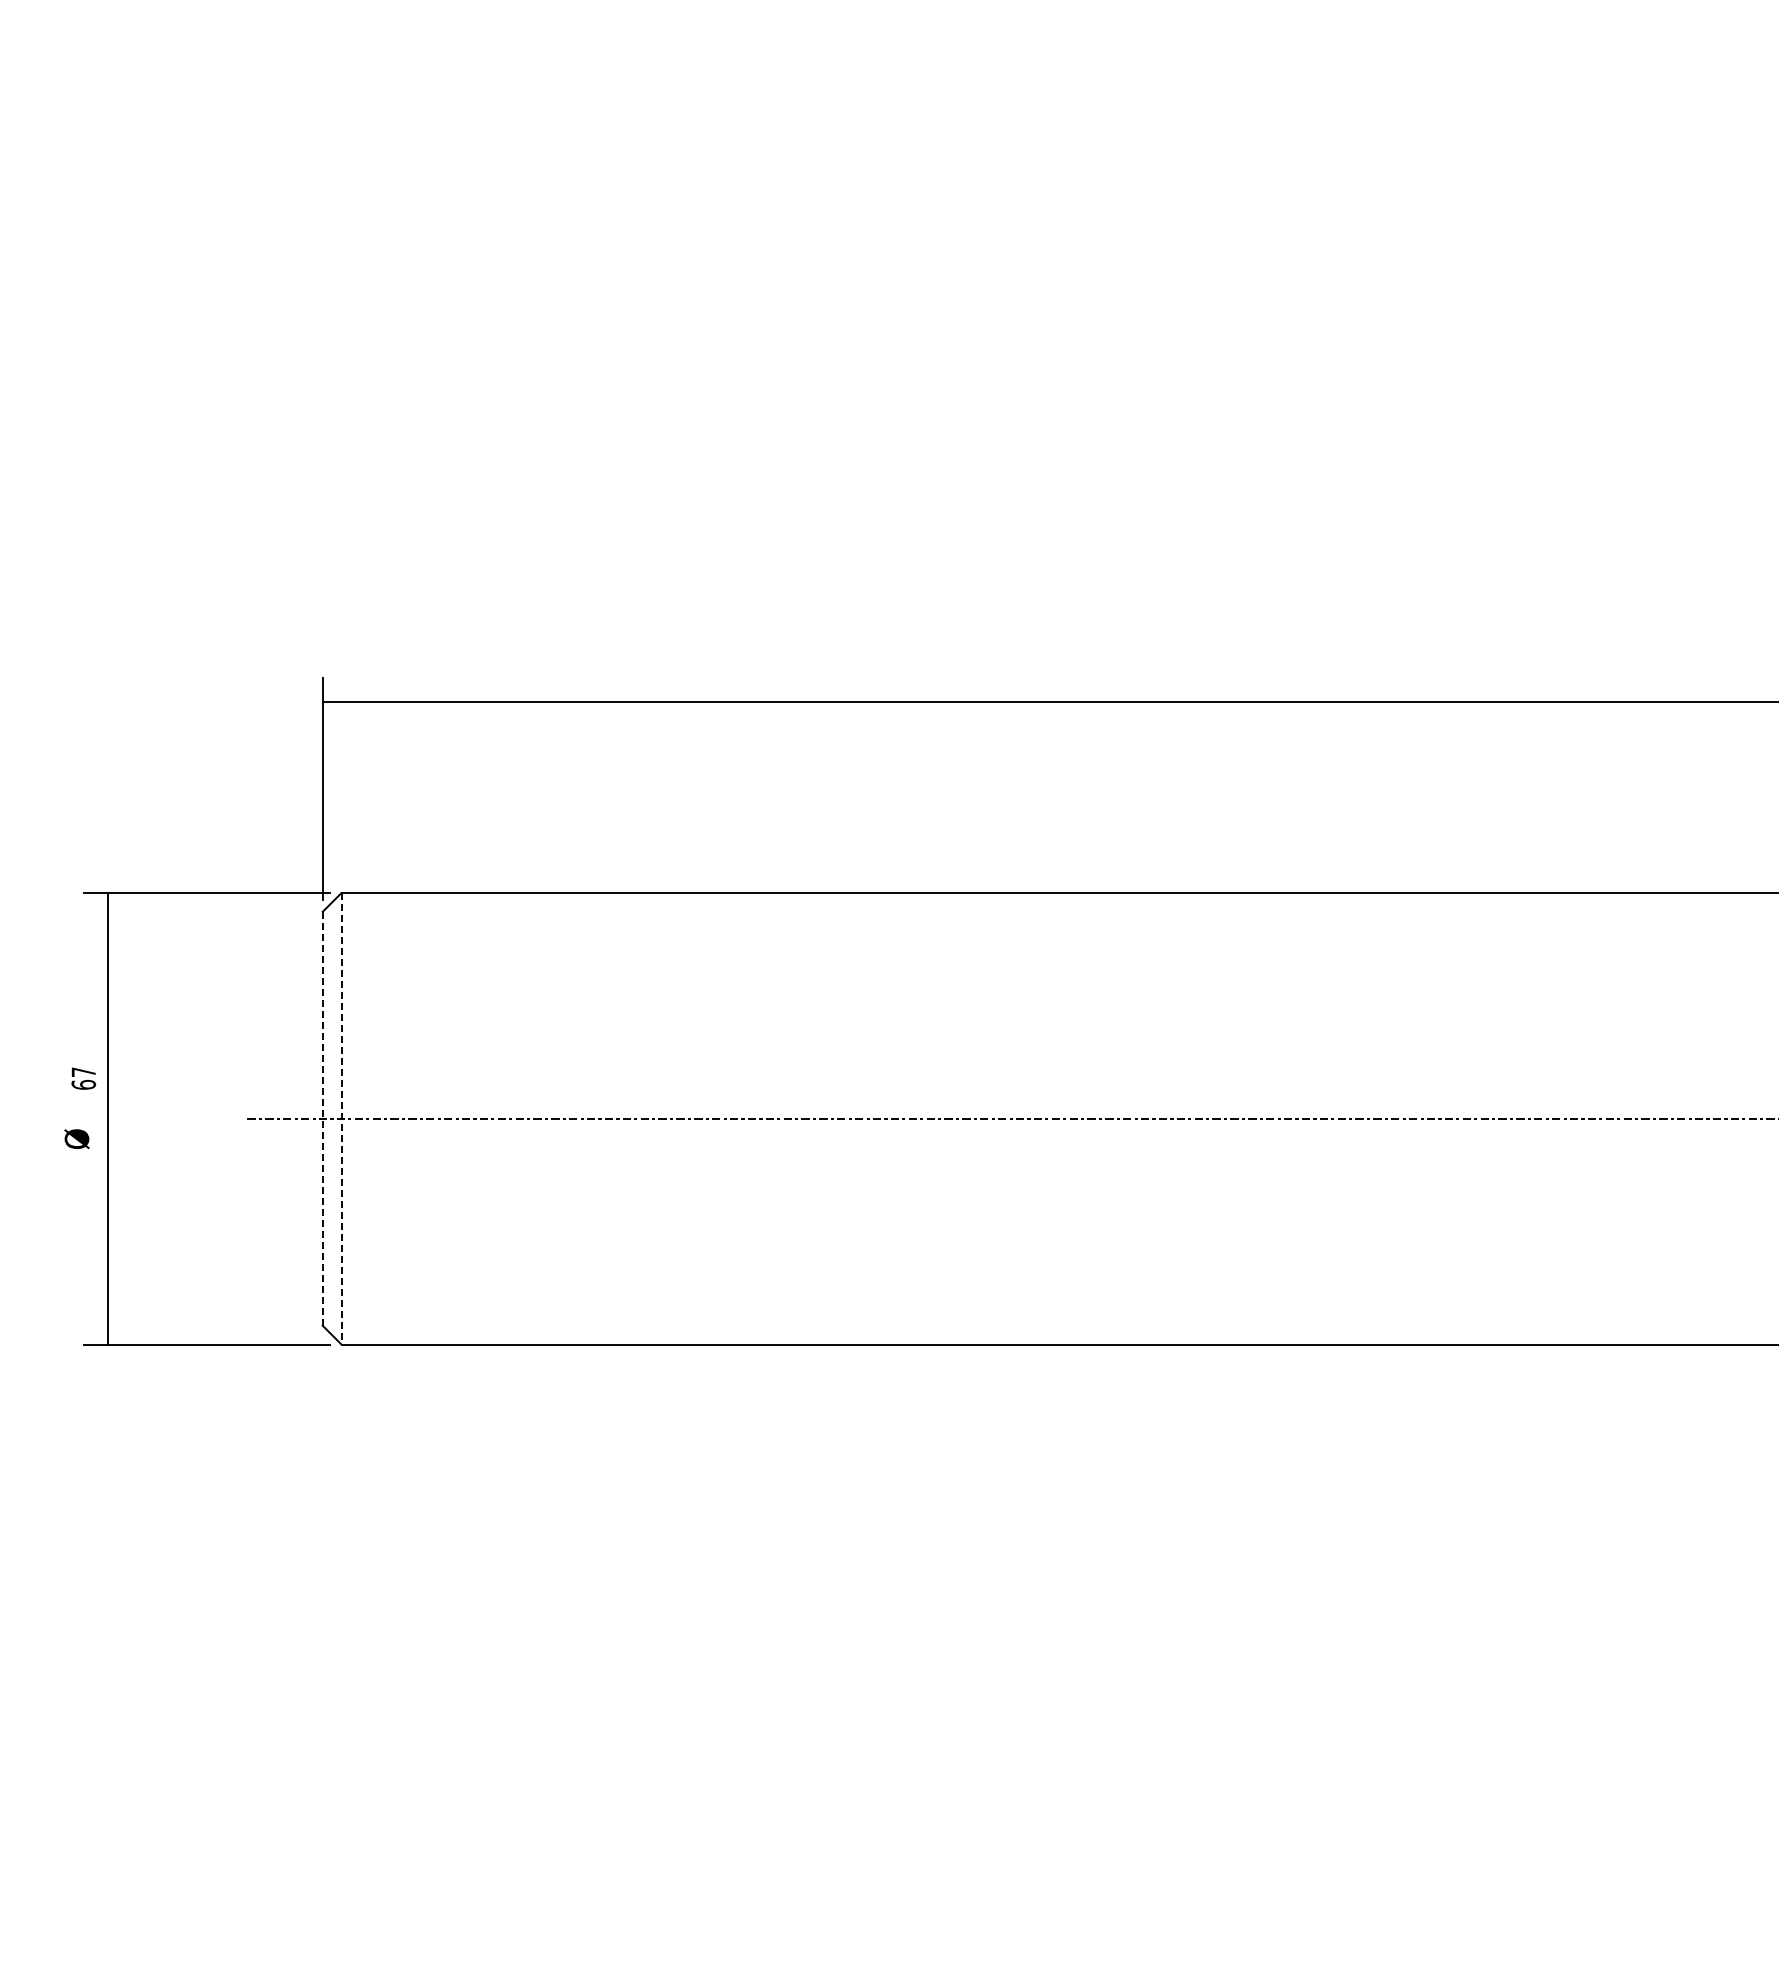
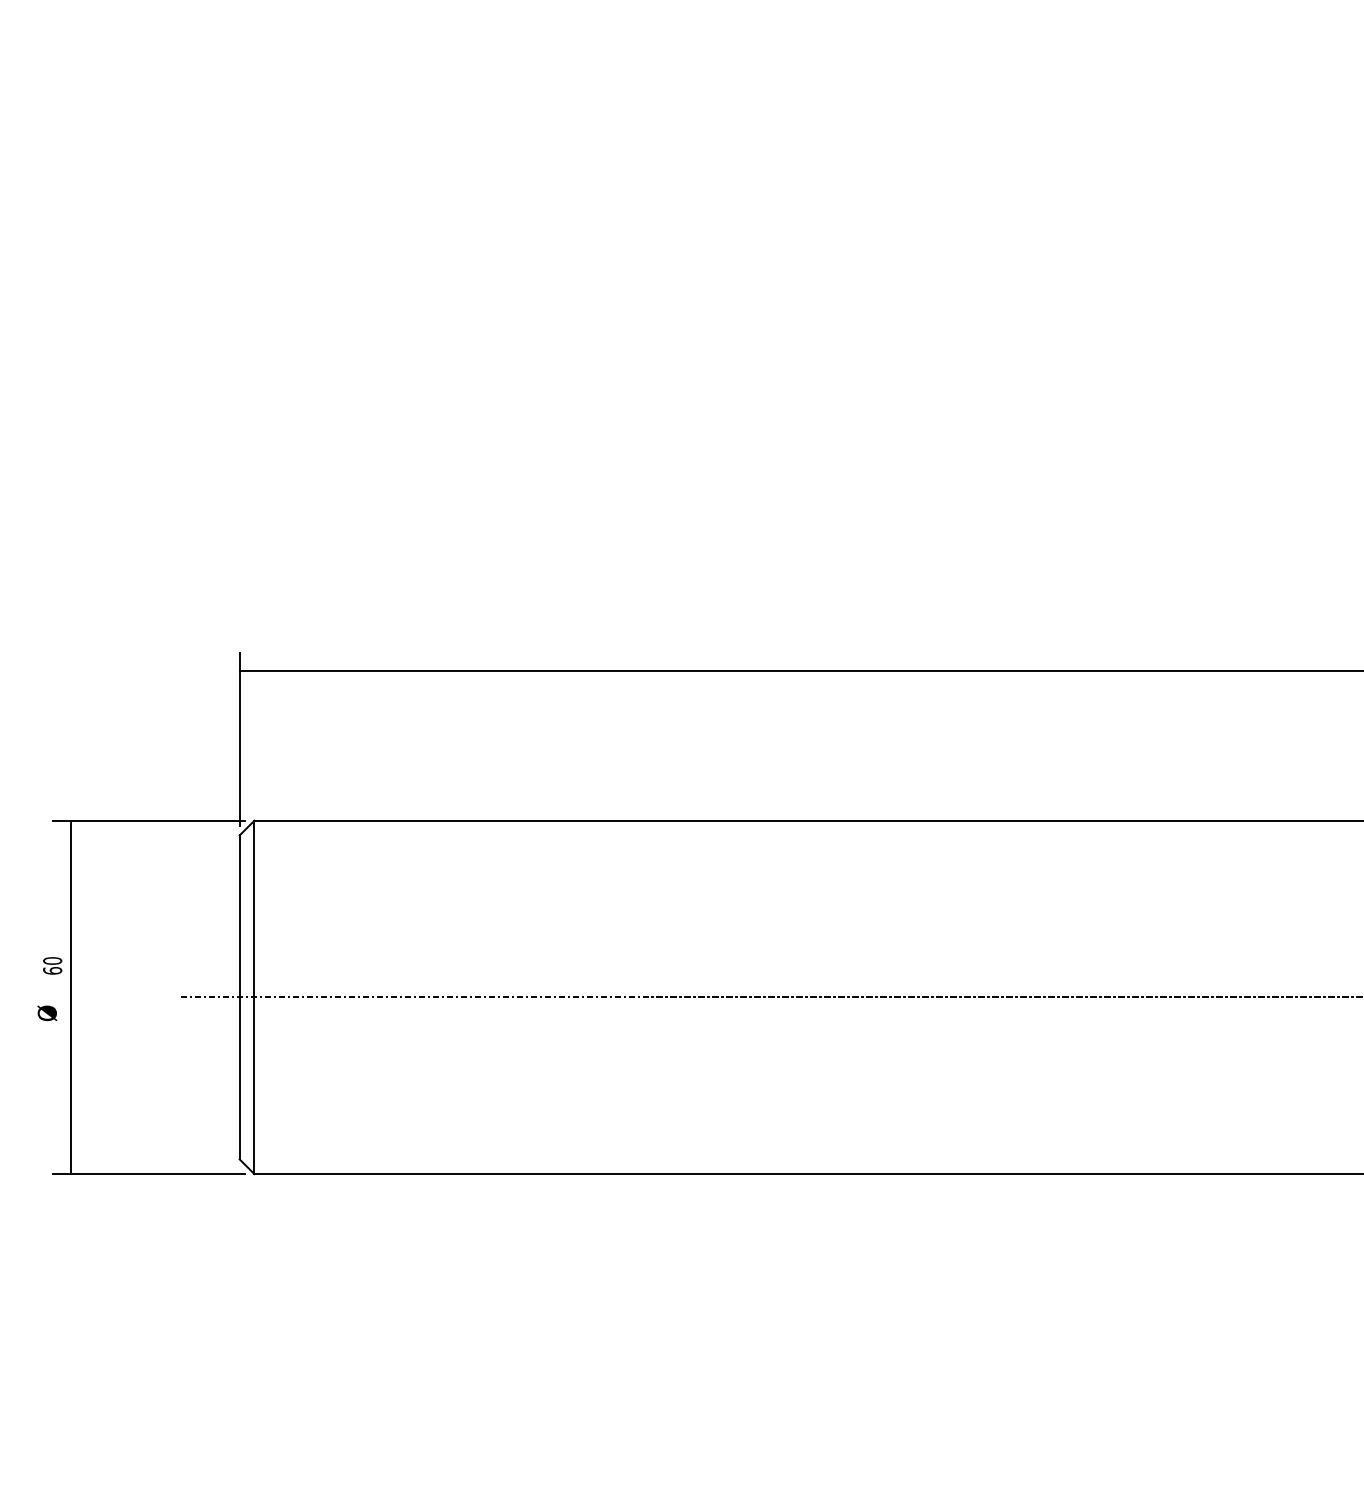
text: (83, 1072) -> (52, 961), 67 -> 60
line: (322, 1118) -> (239, 997), dashed -> solid
line: (341, 1118) -> (254, 997), dashed -> solid

